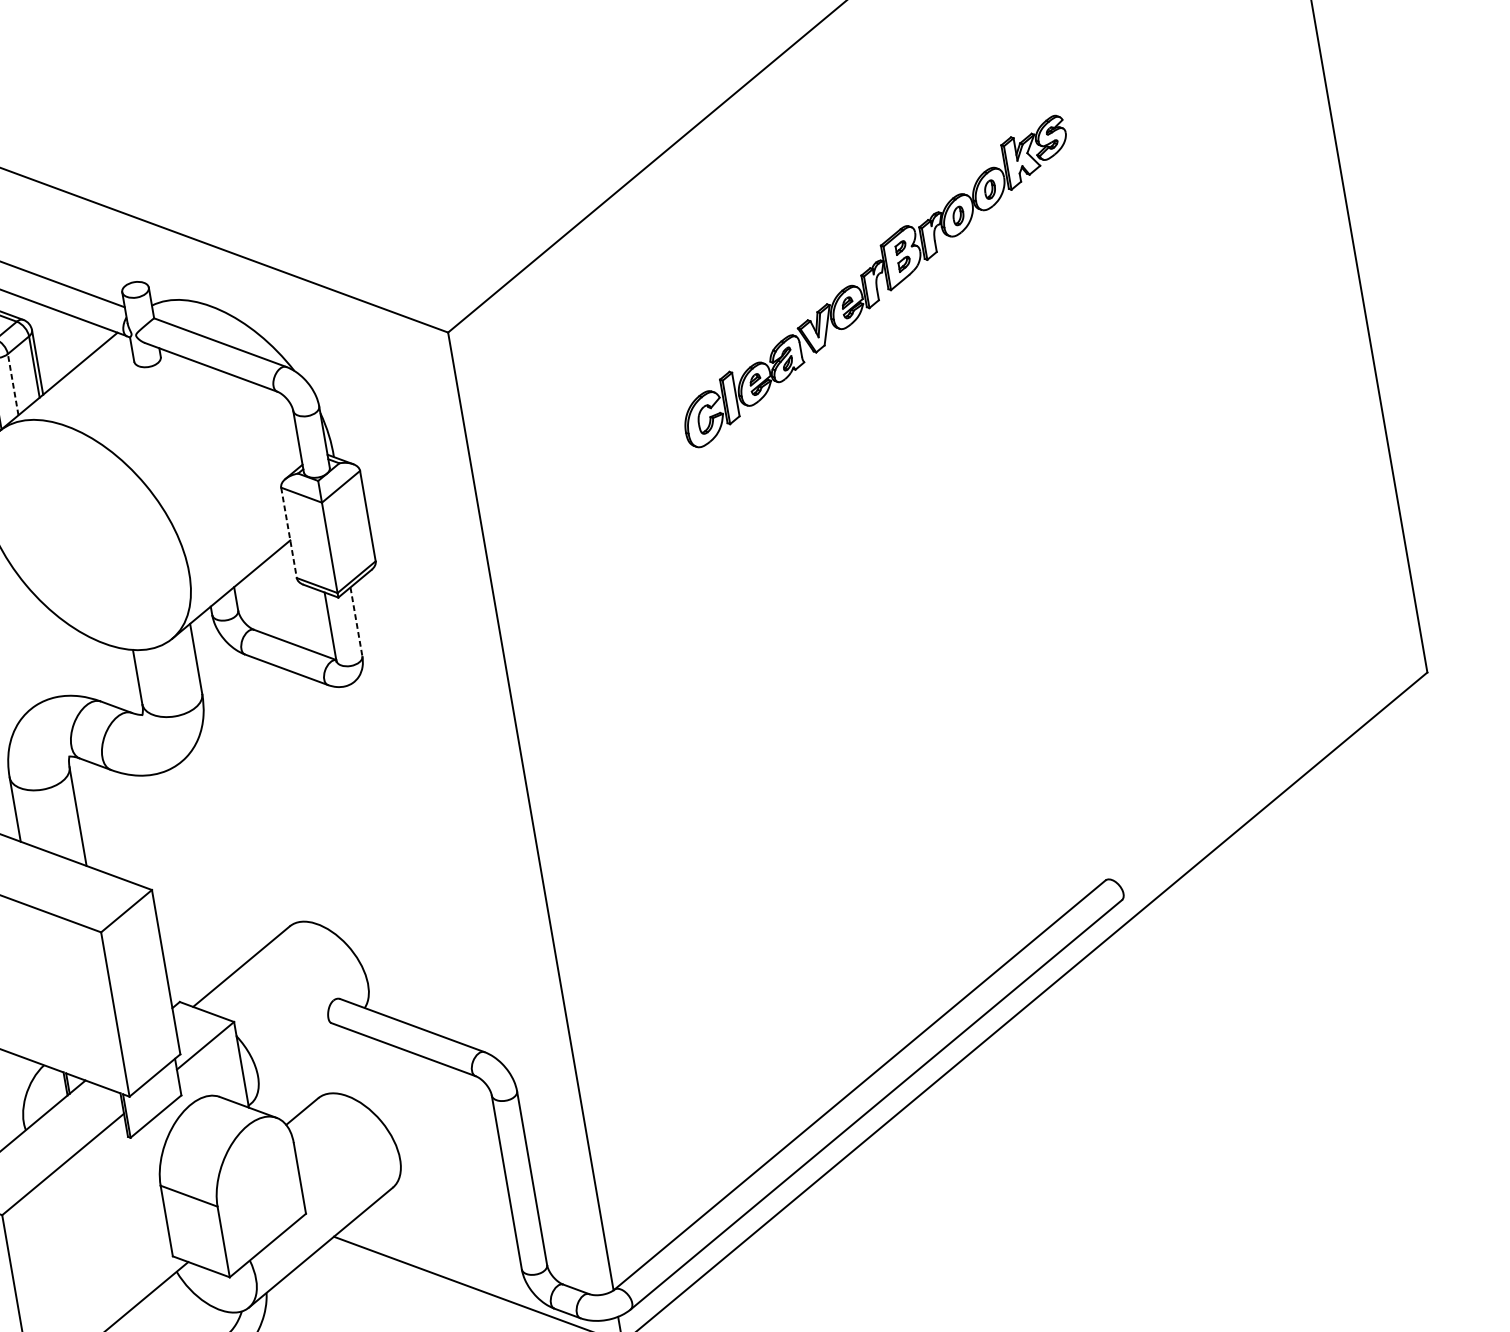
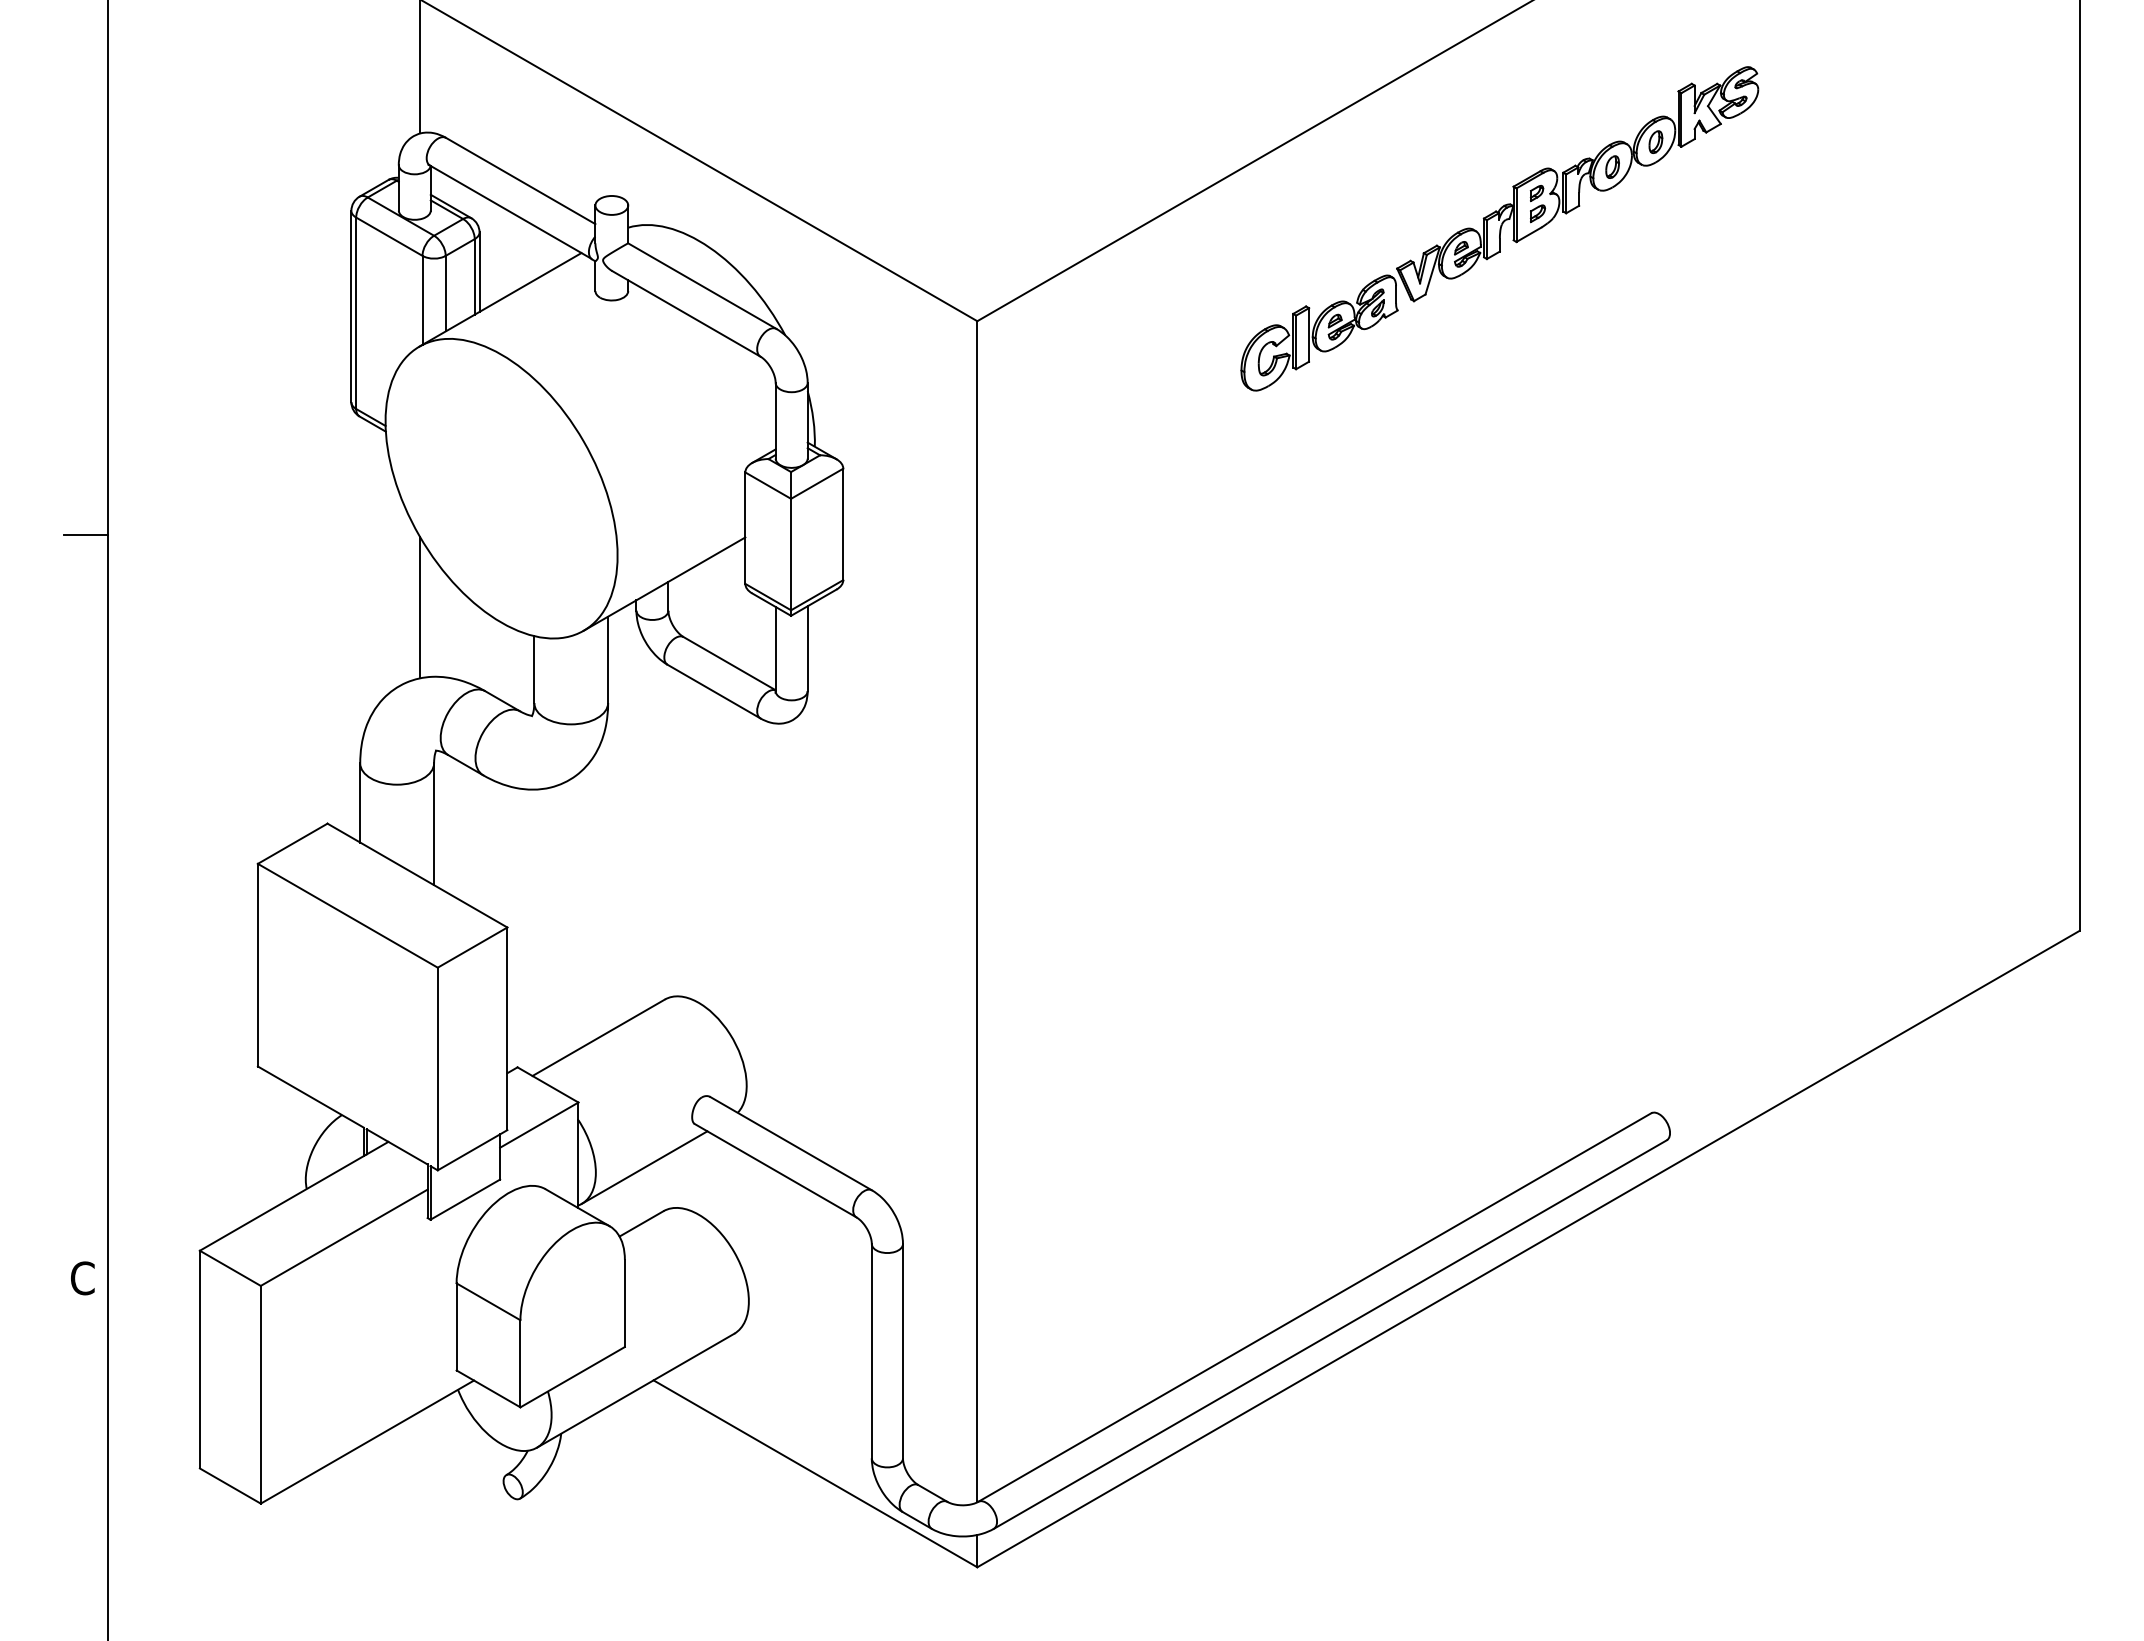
part: (875, 281) -> (1499, 228), moved
line: (12, 384) -> (445, 293), dashed -> solid
line: (289, 533) -> (745, 528), dashed -> solid
line: (356, 622) -> (807, 649), dashed -> solid
line: (36, 642) -> (420, 607), added
line: (296, 1065) -> (644, 1167), added

